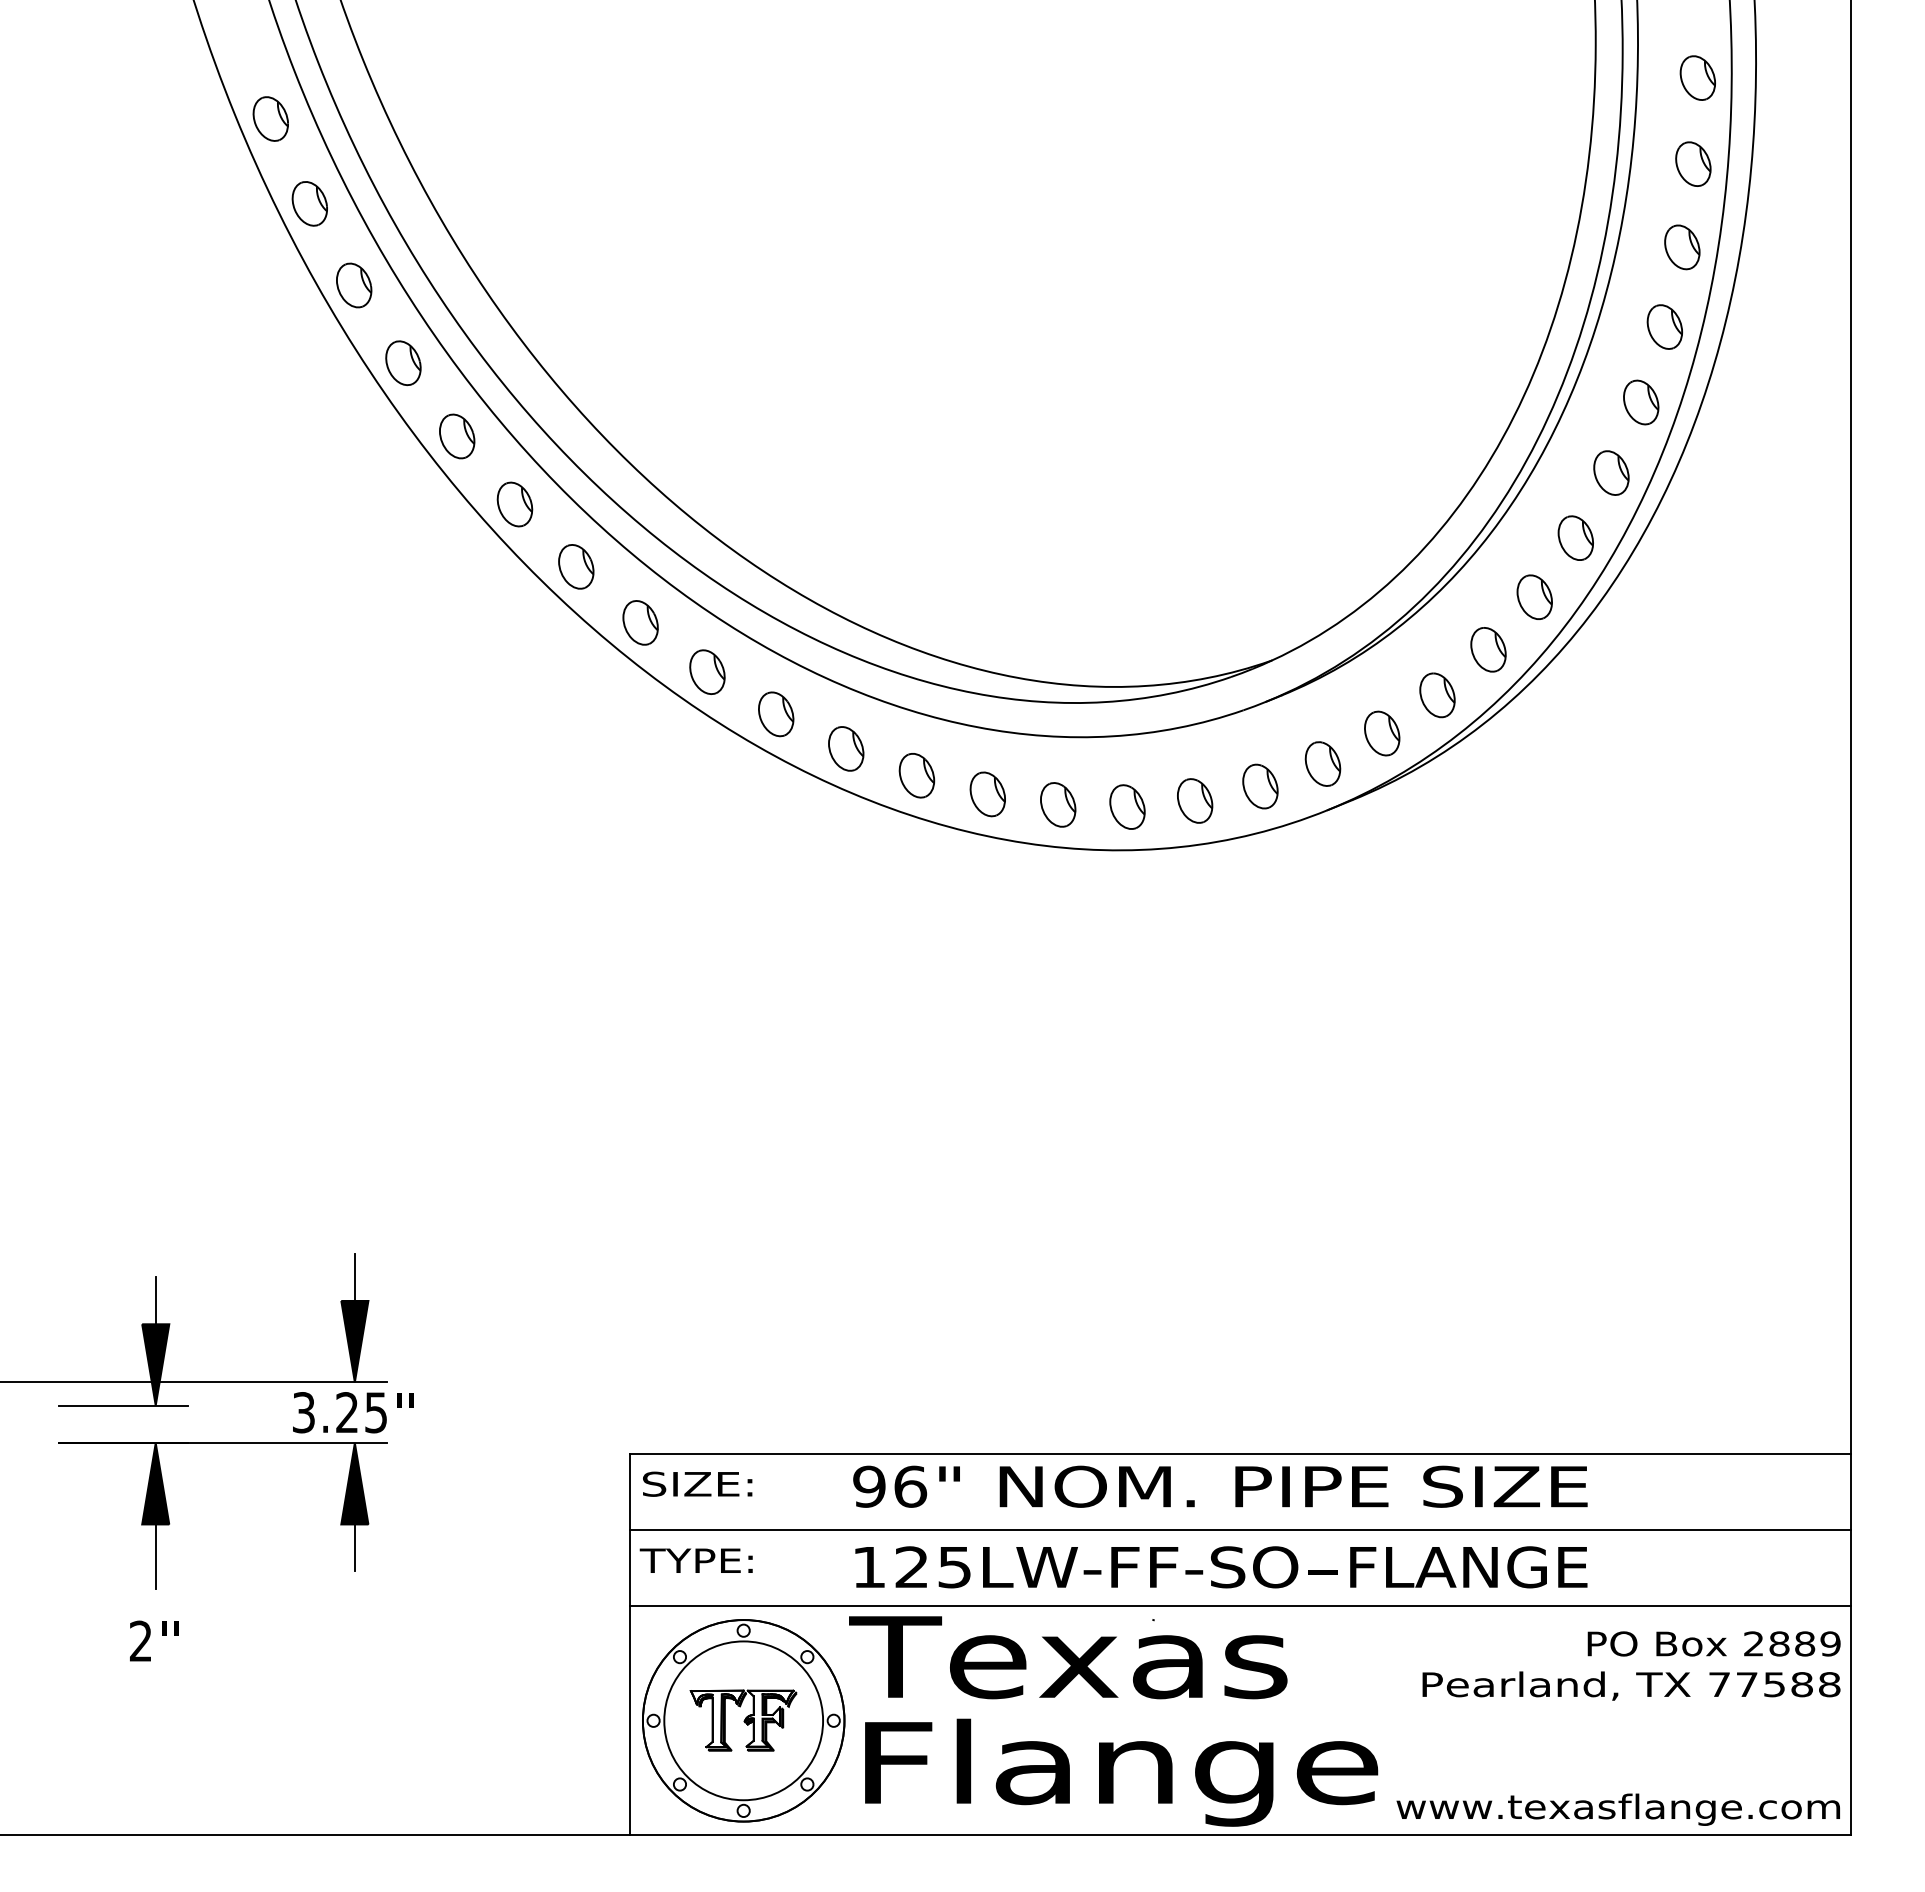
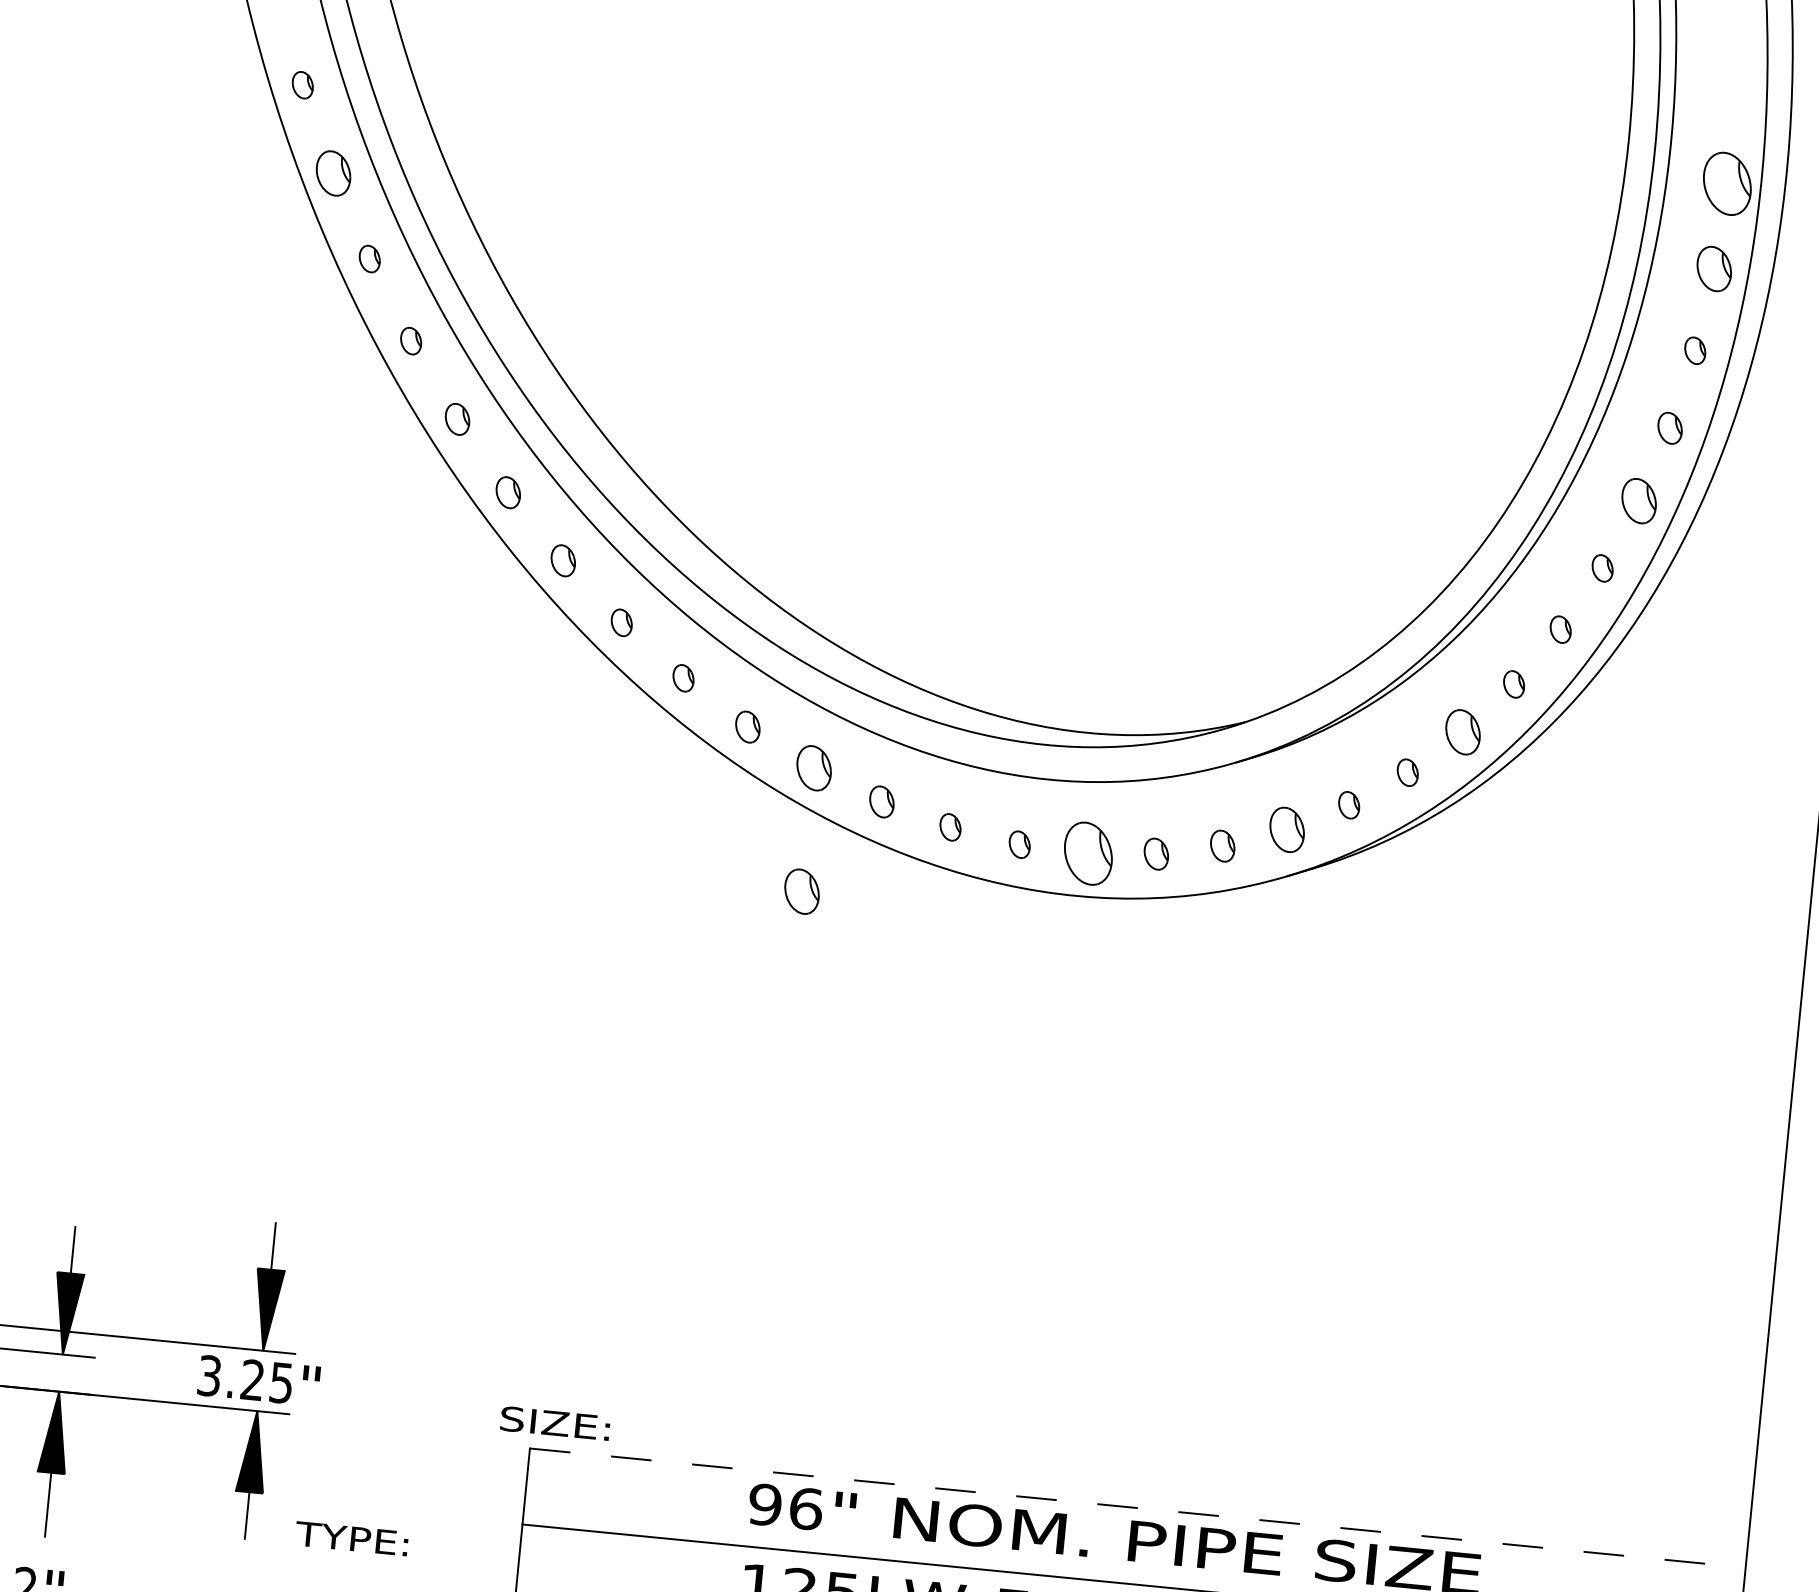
part: (1697, 77) -> (1726, 183), size x1.4
part: (270, 118) -> (302, 84), size x0.6
part: (1682, 247) -> (1695, 350), size x0.6
part: (354, 285) -> (369, 259), size x0.6
part: (1664, 326) -> (1669, 427), size x0.7
part: (403, 362) -> (411, 340), size x0.6
part: (457, 436) -> (457, 419), size x0.7
part: (1611, 472) -> (1602, 567), size x0.6
part: (514, 504) -> (507, 492), size x0.7
part: (1575, 537) -> (1560, 629), size x0.6
part: (576, 566) -> (563, 560), size x0.7
part: (1534, 596) -> (1513, 683), size x0.6
part: (640, 622) -> (621, 622), size x0.6
part: (707, 671) -> (683, 677), size x0.6
part: (1437, 695) -> (1407, 772), size x0.6
part: (776, 714) -> (748, 727), size x0.7
part: (1382, 733) -> (1349, 805), size x0.6
part: (916, 775) -> (881, 801), size x0.7
part: (1260, 786) -> (1222, 846), size x0.7
part: (987, 794) -> (950, 827), size x0.6
part: (1195, 800) -> (1156, 853), size x0.7
part: (1058, 804) -> (1019, 844), size x0.6
part: (1127, 806) -> (1088, 853), size x1.4
part: (846, 872) -> (802, 891), added
line: (1240, 1453) -> (1137, 1507), solid -> dashed
text: (697, 1483) -> (555, 1422), moved
text: (695, 1560) -> (351, 1538), moved

